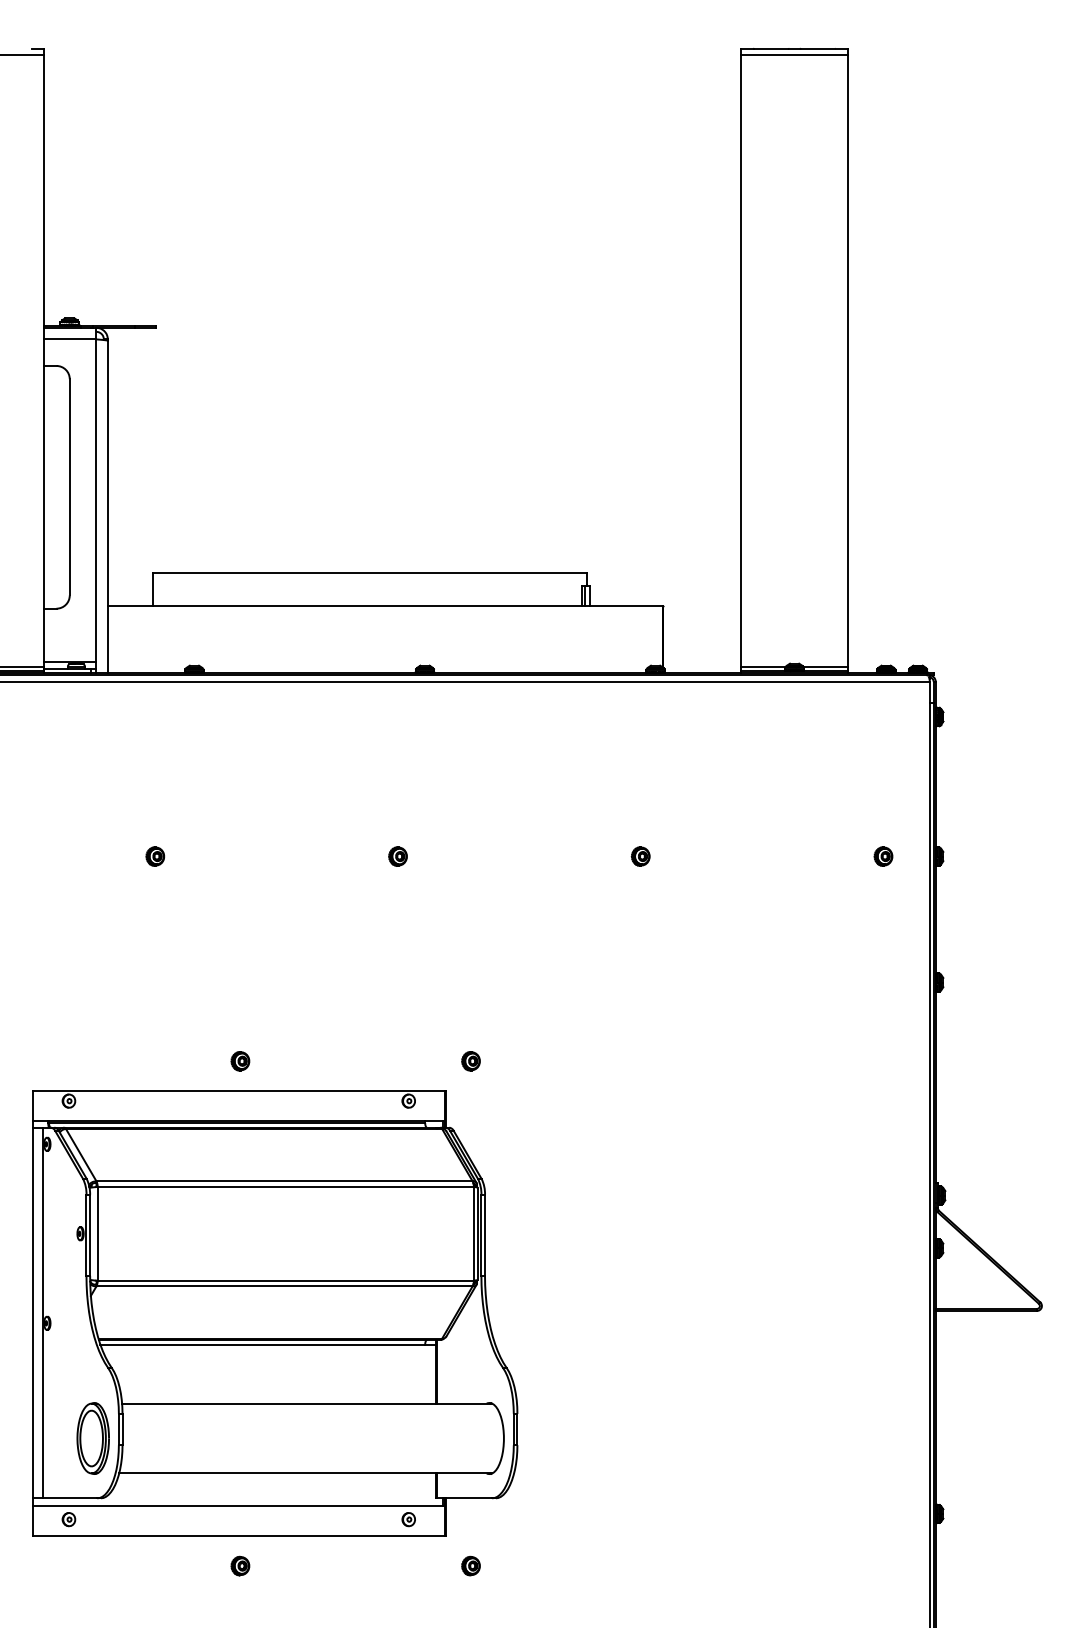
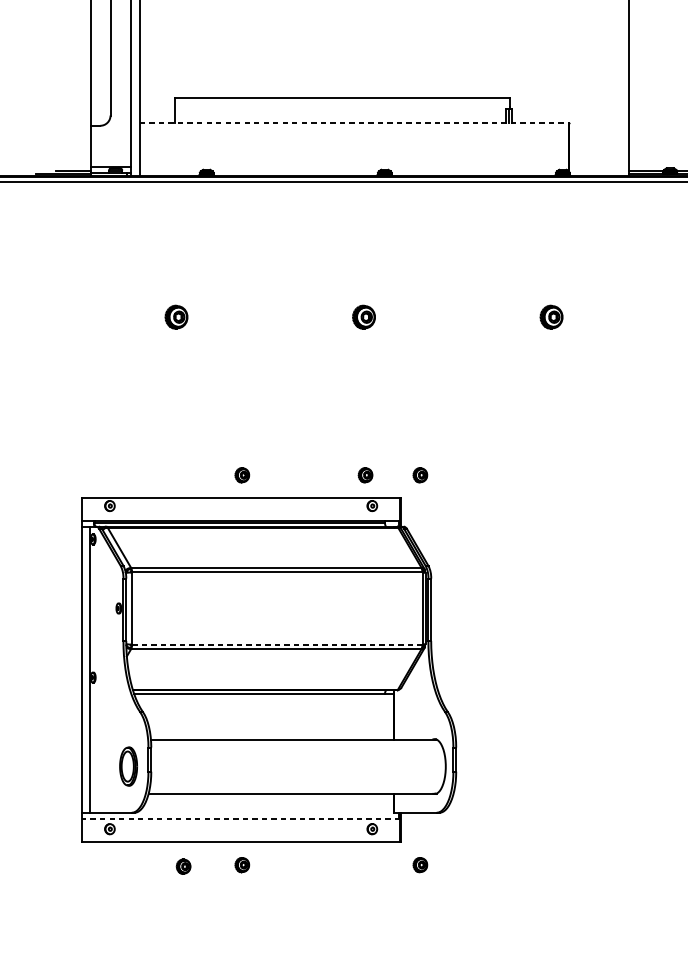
line: (385, 605) -> (354, 123), solid -> dashed
part: (155, 856) -> (176, 317), size x1.6
part: (397, 856) -> (363, 317), size x1.6
part: (640, 856) -> (551, 317), size x1.6
part: (399, 1061) -> (365, 475), added
line: (286, 1280) -> (277, 644), solid -> dashed
part: (92, 1438) -> (128, 766), size x0.7
line: (239, 1506) -> (241, 819), solid -> dashed
part: (164, 1567) -> (183, 866), added

